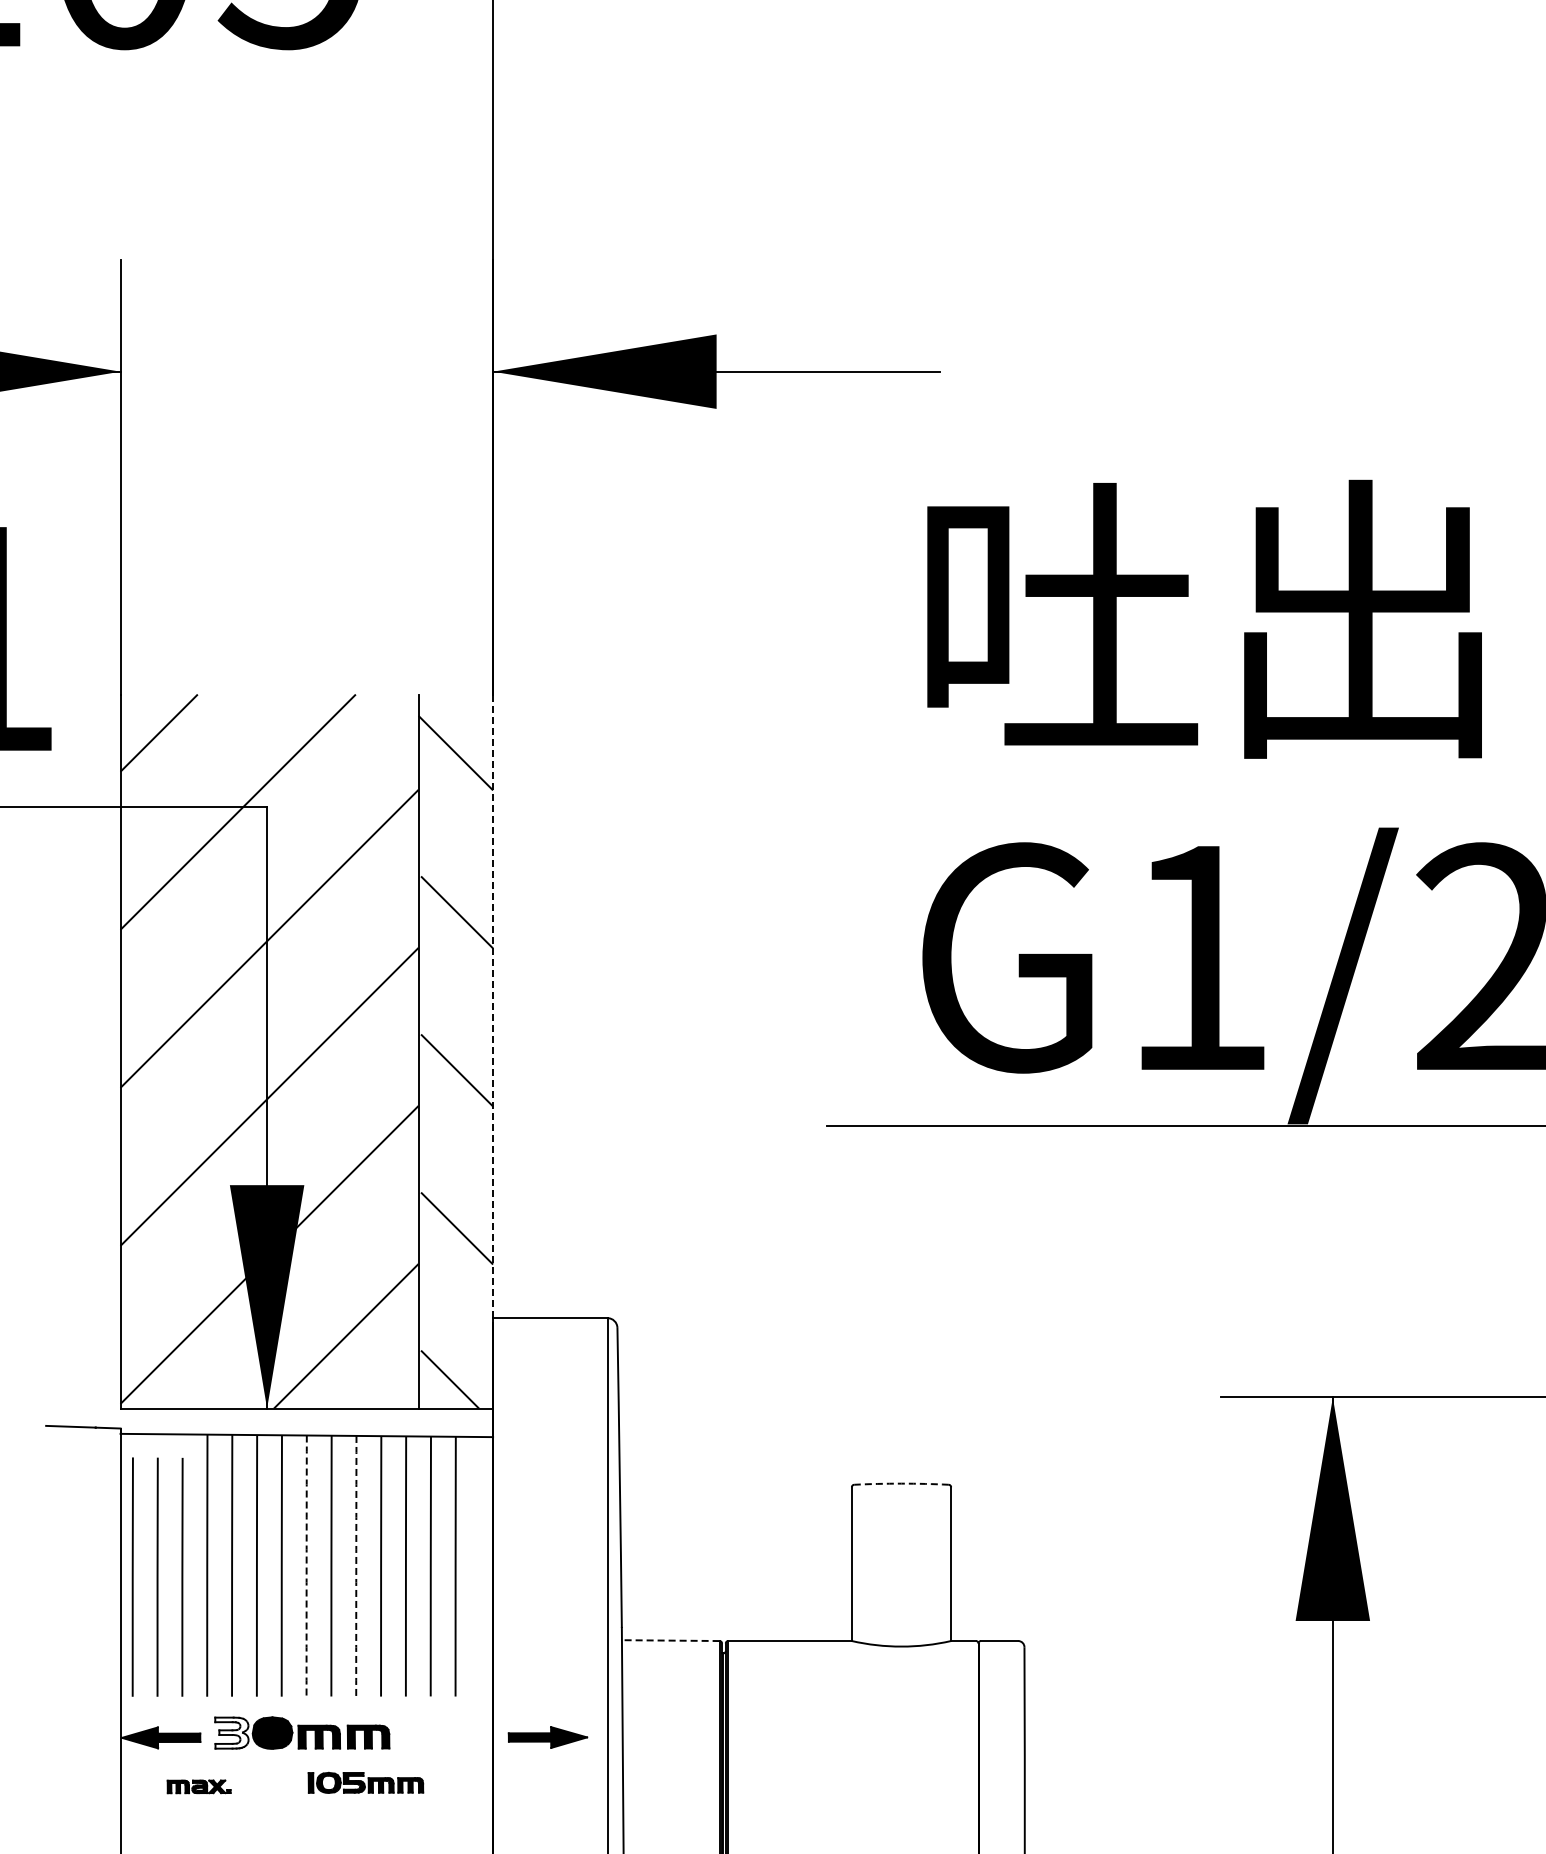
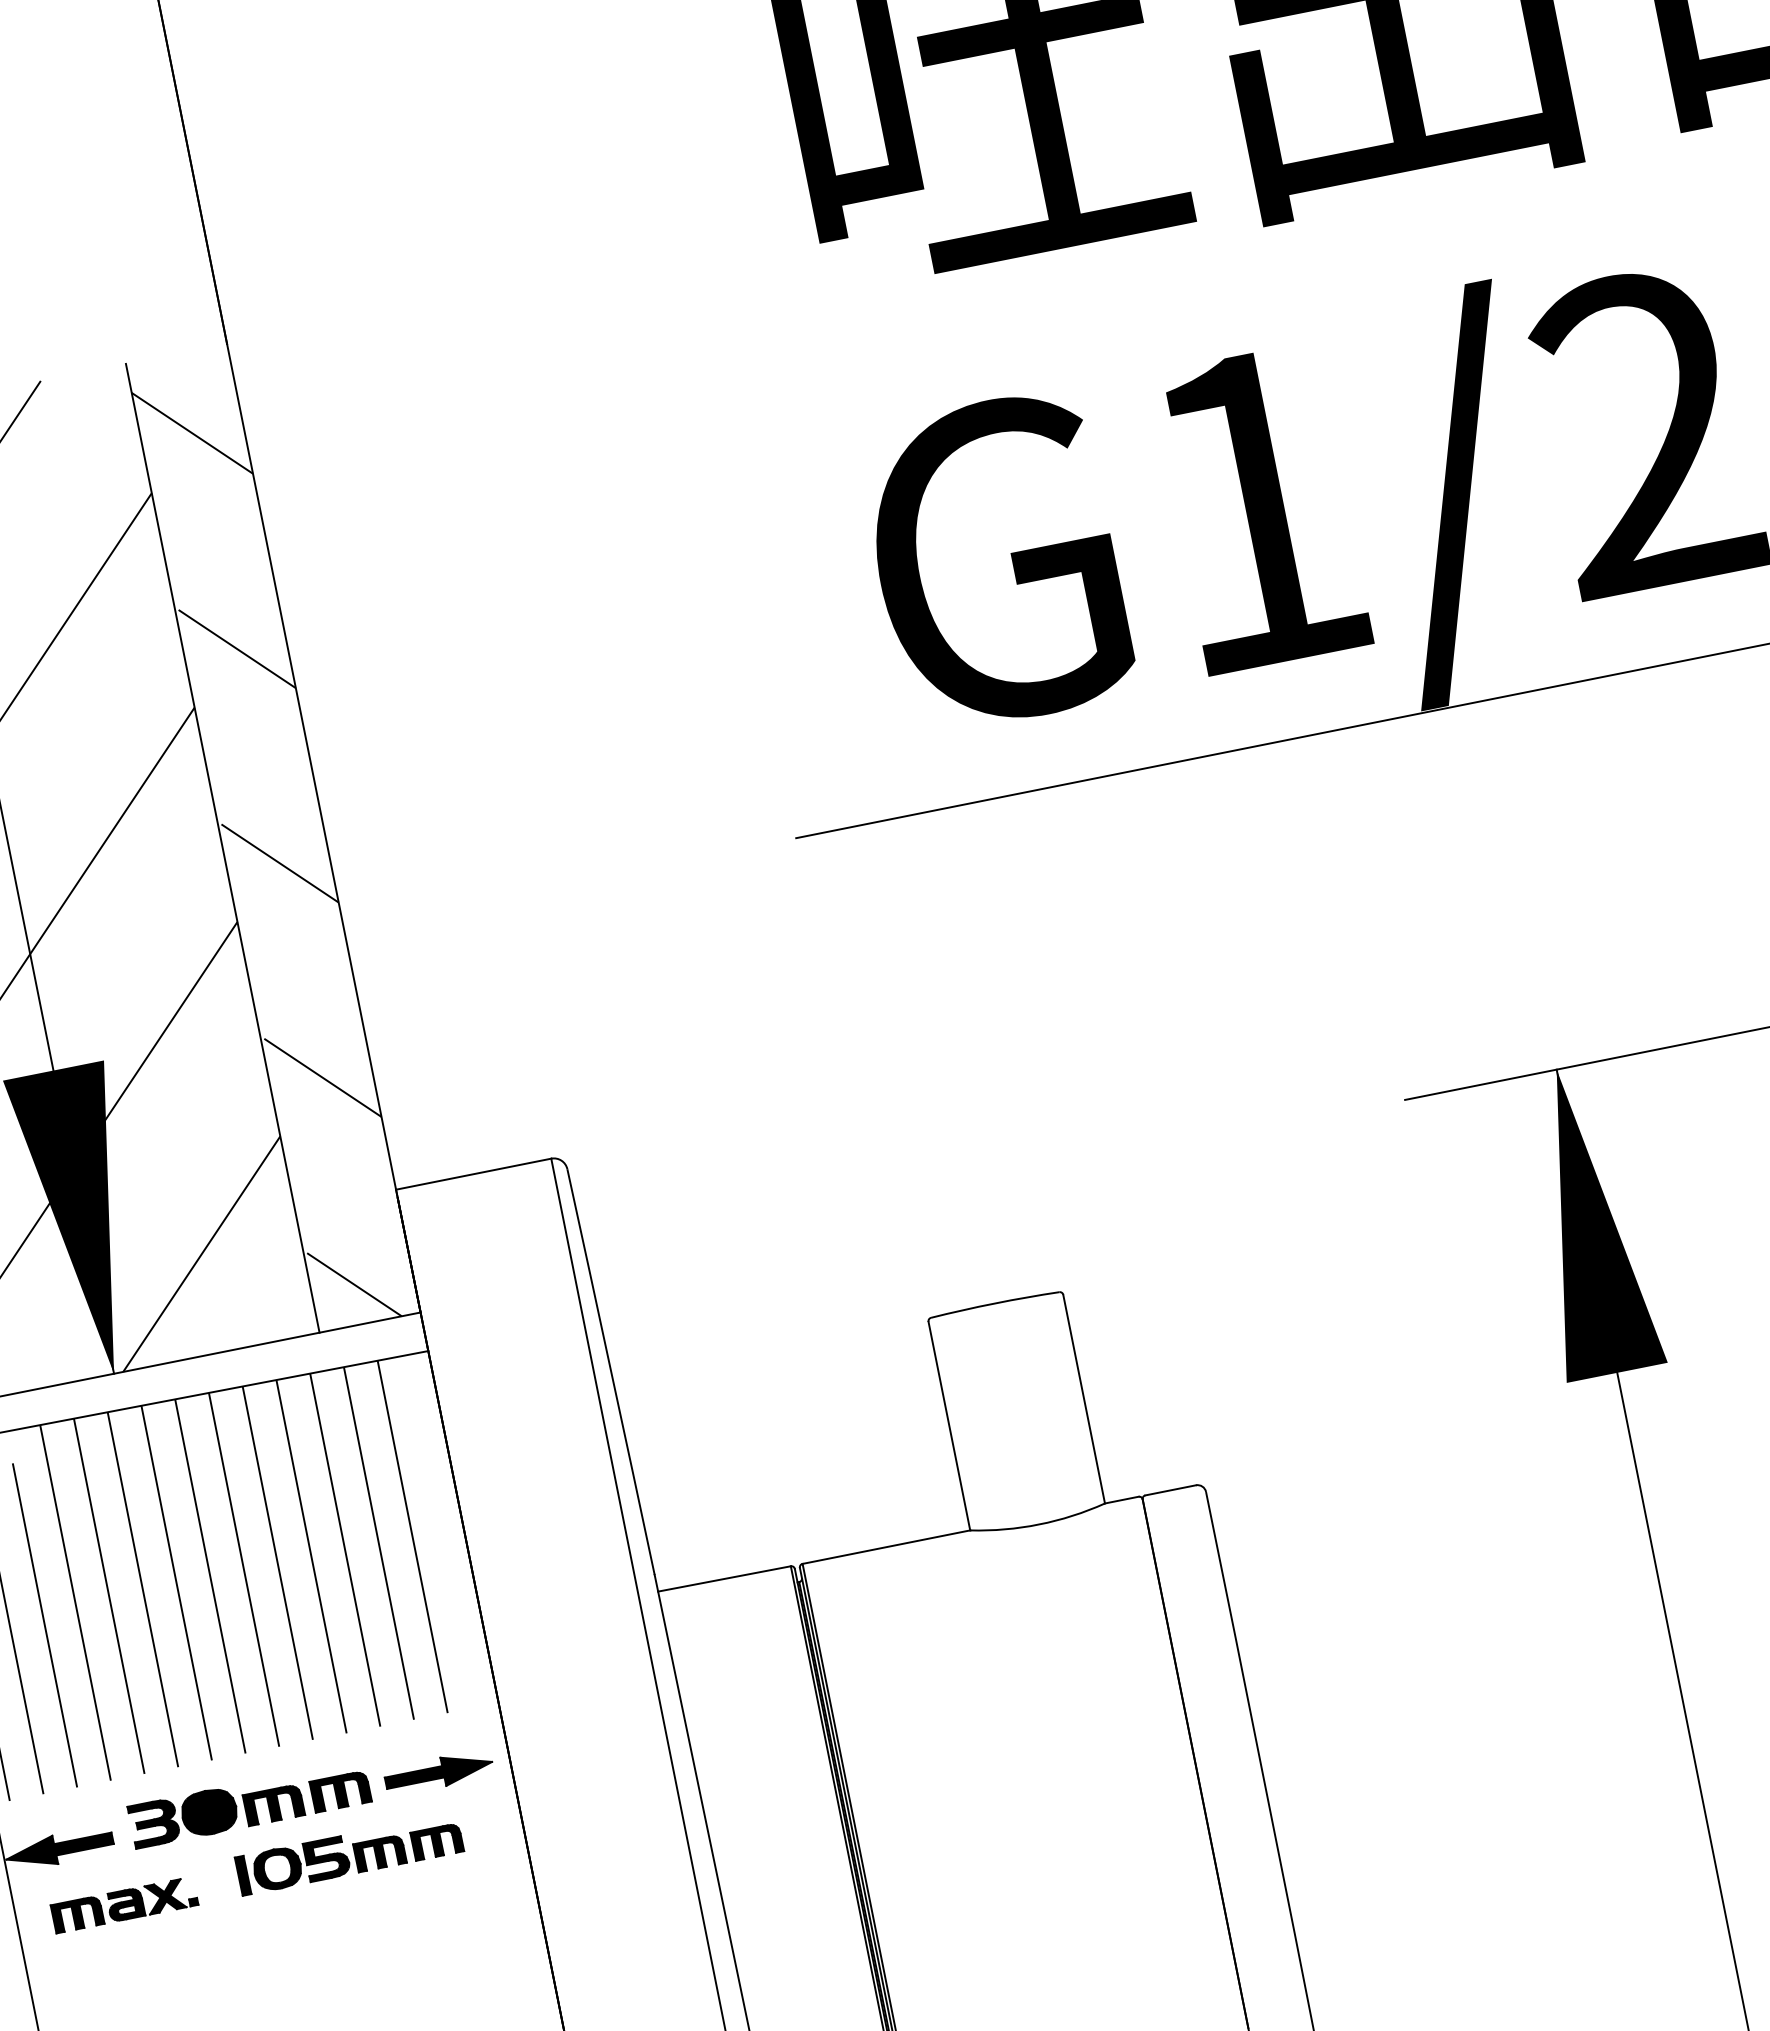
line: (493, 1052) -> (324, 829), dashed -> solid
arc: (901, 1483) -> (994, 1303), dashed -> solid
arc: (306, 1566) -> (210, 1577), dashed -> solid
arc: (356, 1566) -> (278, 1563), dashed -> solid
line: (670, 1640) -> (724, 1578), dashed -> solid
fill: (231, 1732) -> (153, 1822), added
part: (547, 1737) -> (438, 1772), moved
part: (365, 1782) -> (348, 1854), size x1.43
part: (198, 1786) -> (123, 1904), size x1.67

